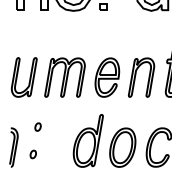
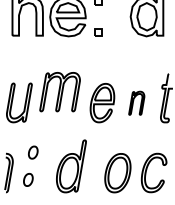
part: (64, 78) -> (59, 92), moved
part: (141, 78) -> (136, 103), size x0.6
part: (37, 127) -> (32, 152), size x1.6
part: (88, 141) -> (71, 166), moved
part: (33, 154) -> (28, 179), size x1.6

